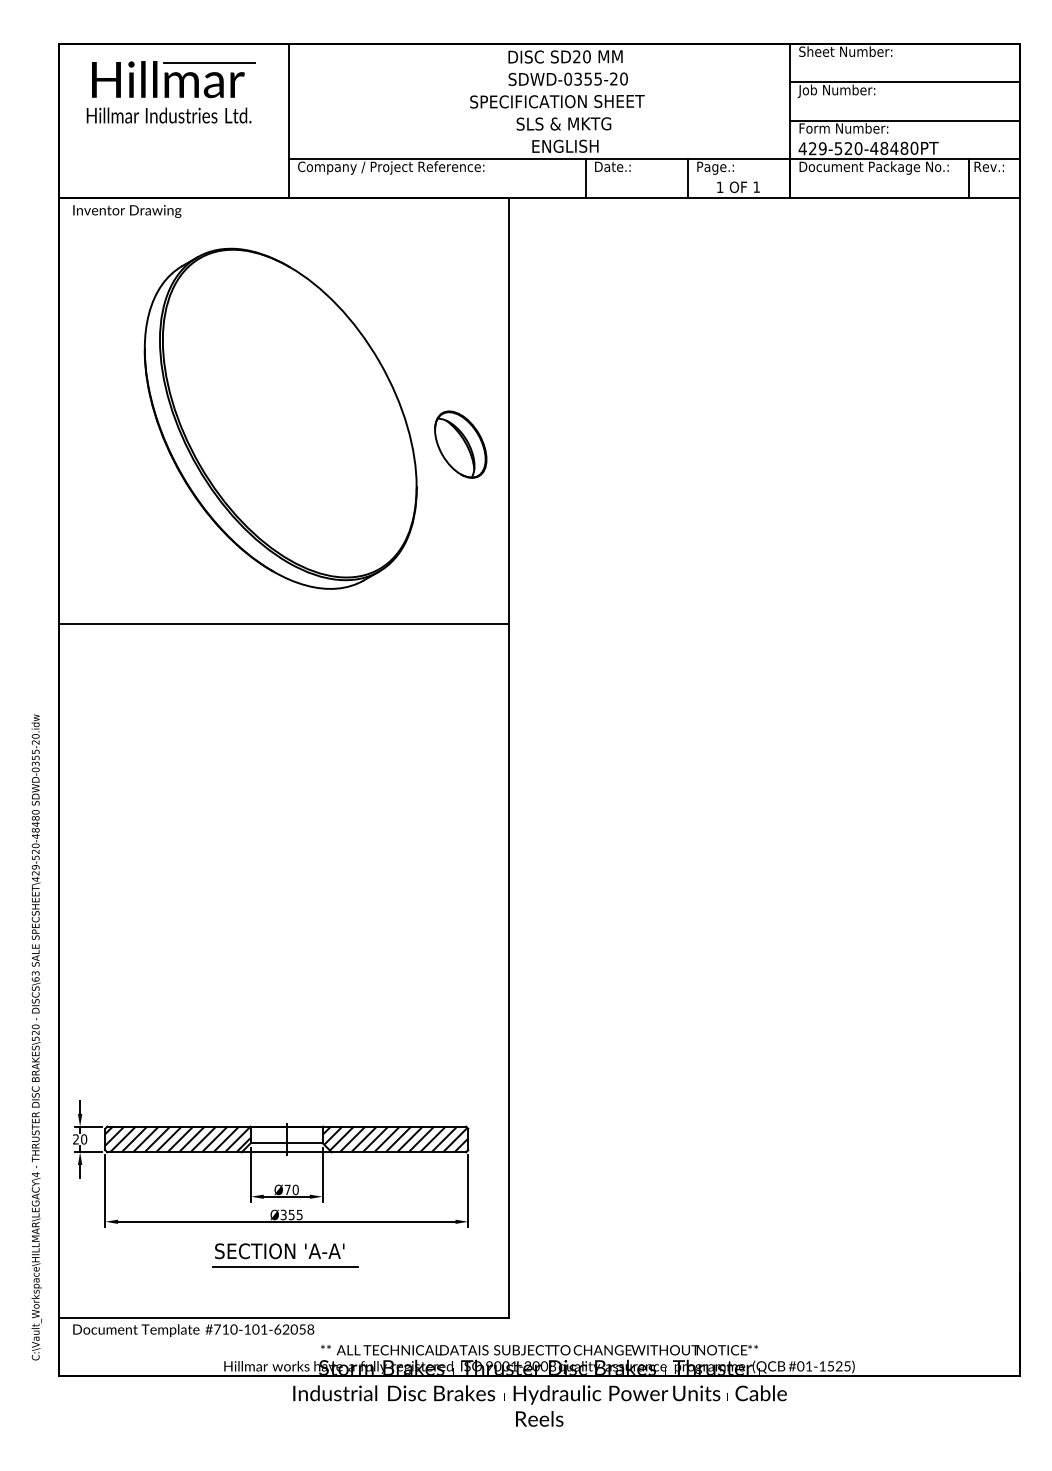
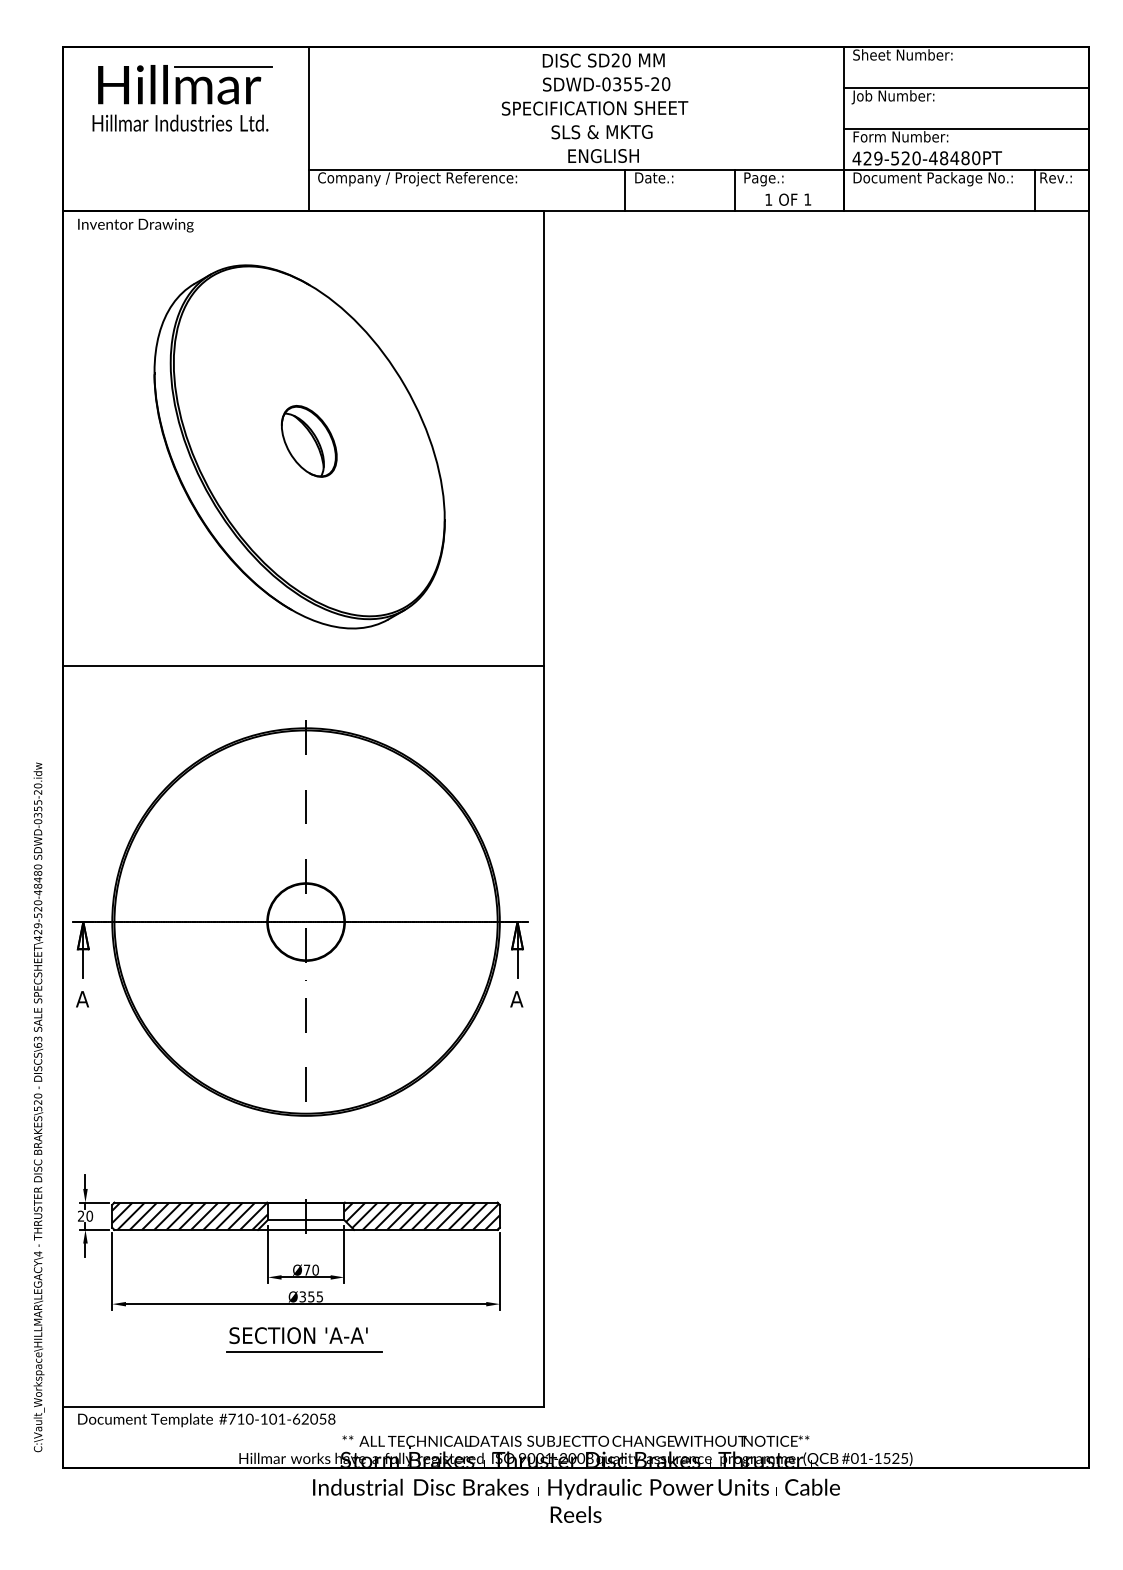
part: (460, 444) -> (309, 441), moved
part: (281, 860) -> (300, 918), added

